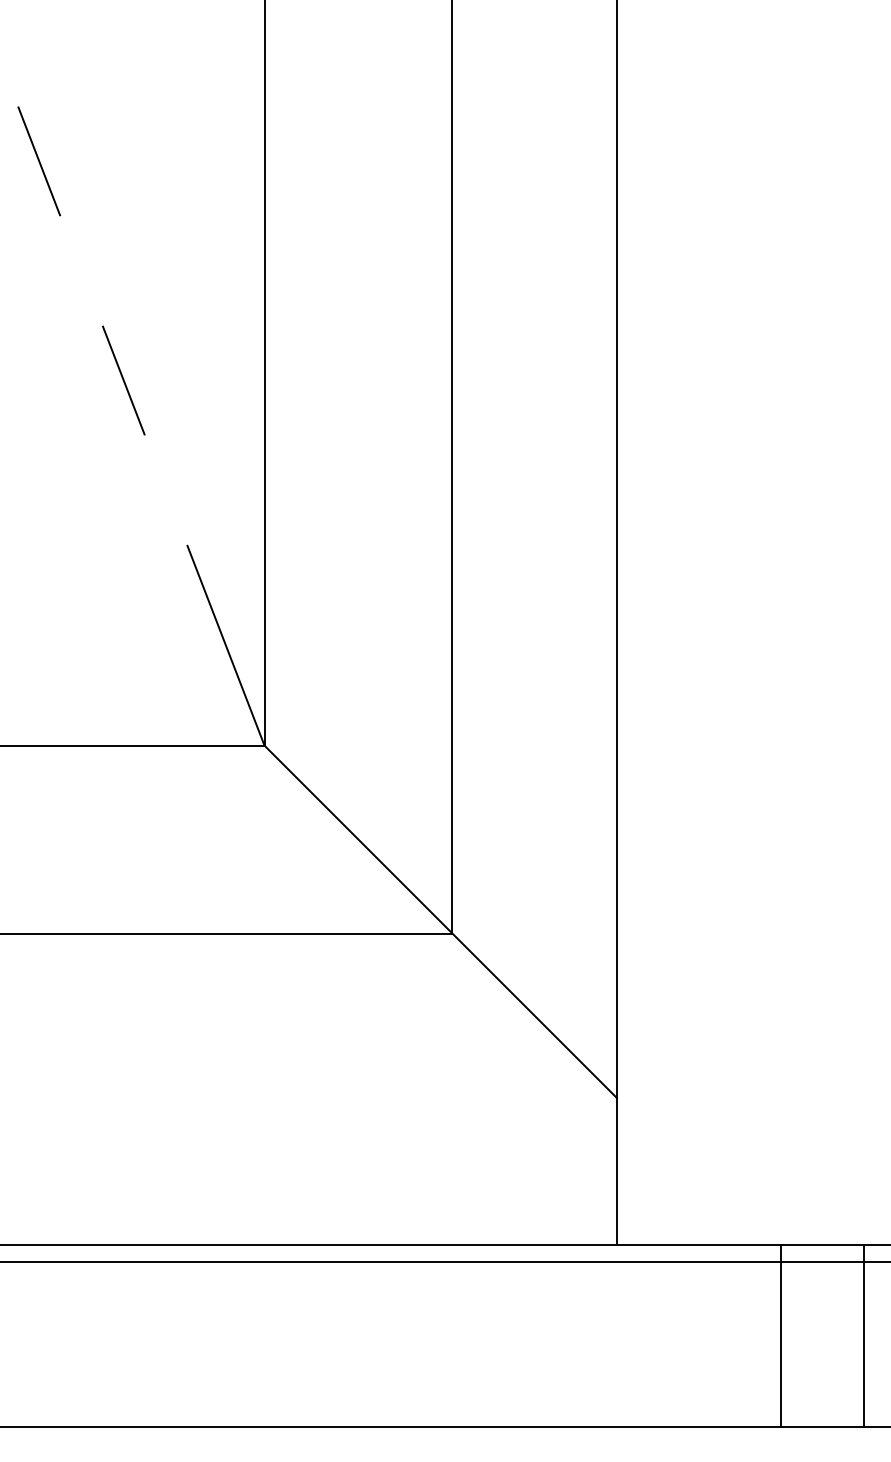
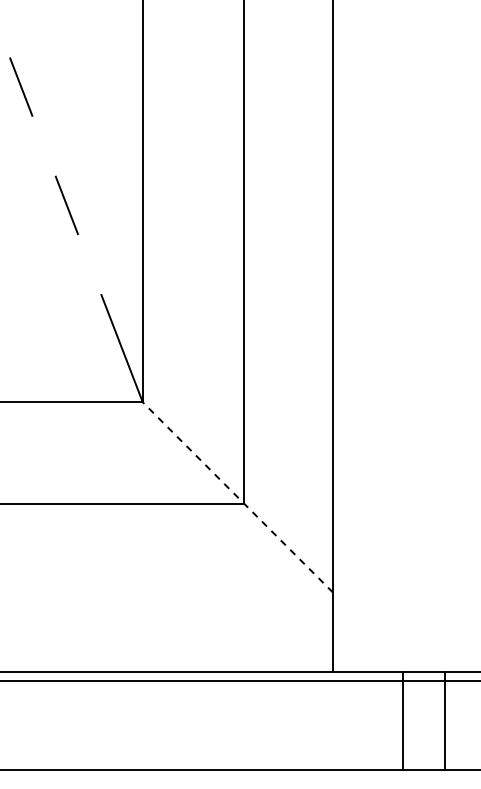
line: (439, 921) -> (237, 497), solid -> dashed
line: (780, 1335) -> (402, 720), moved
line: (864, 1335) -> (445, 720), moved

